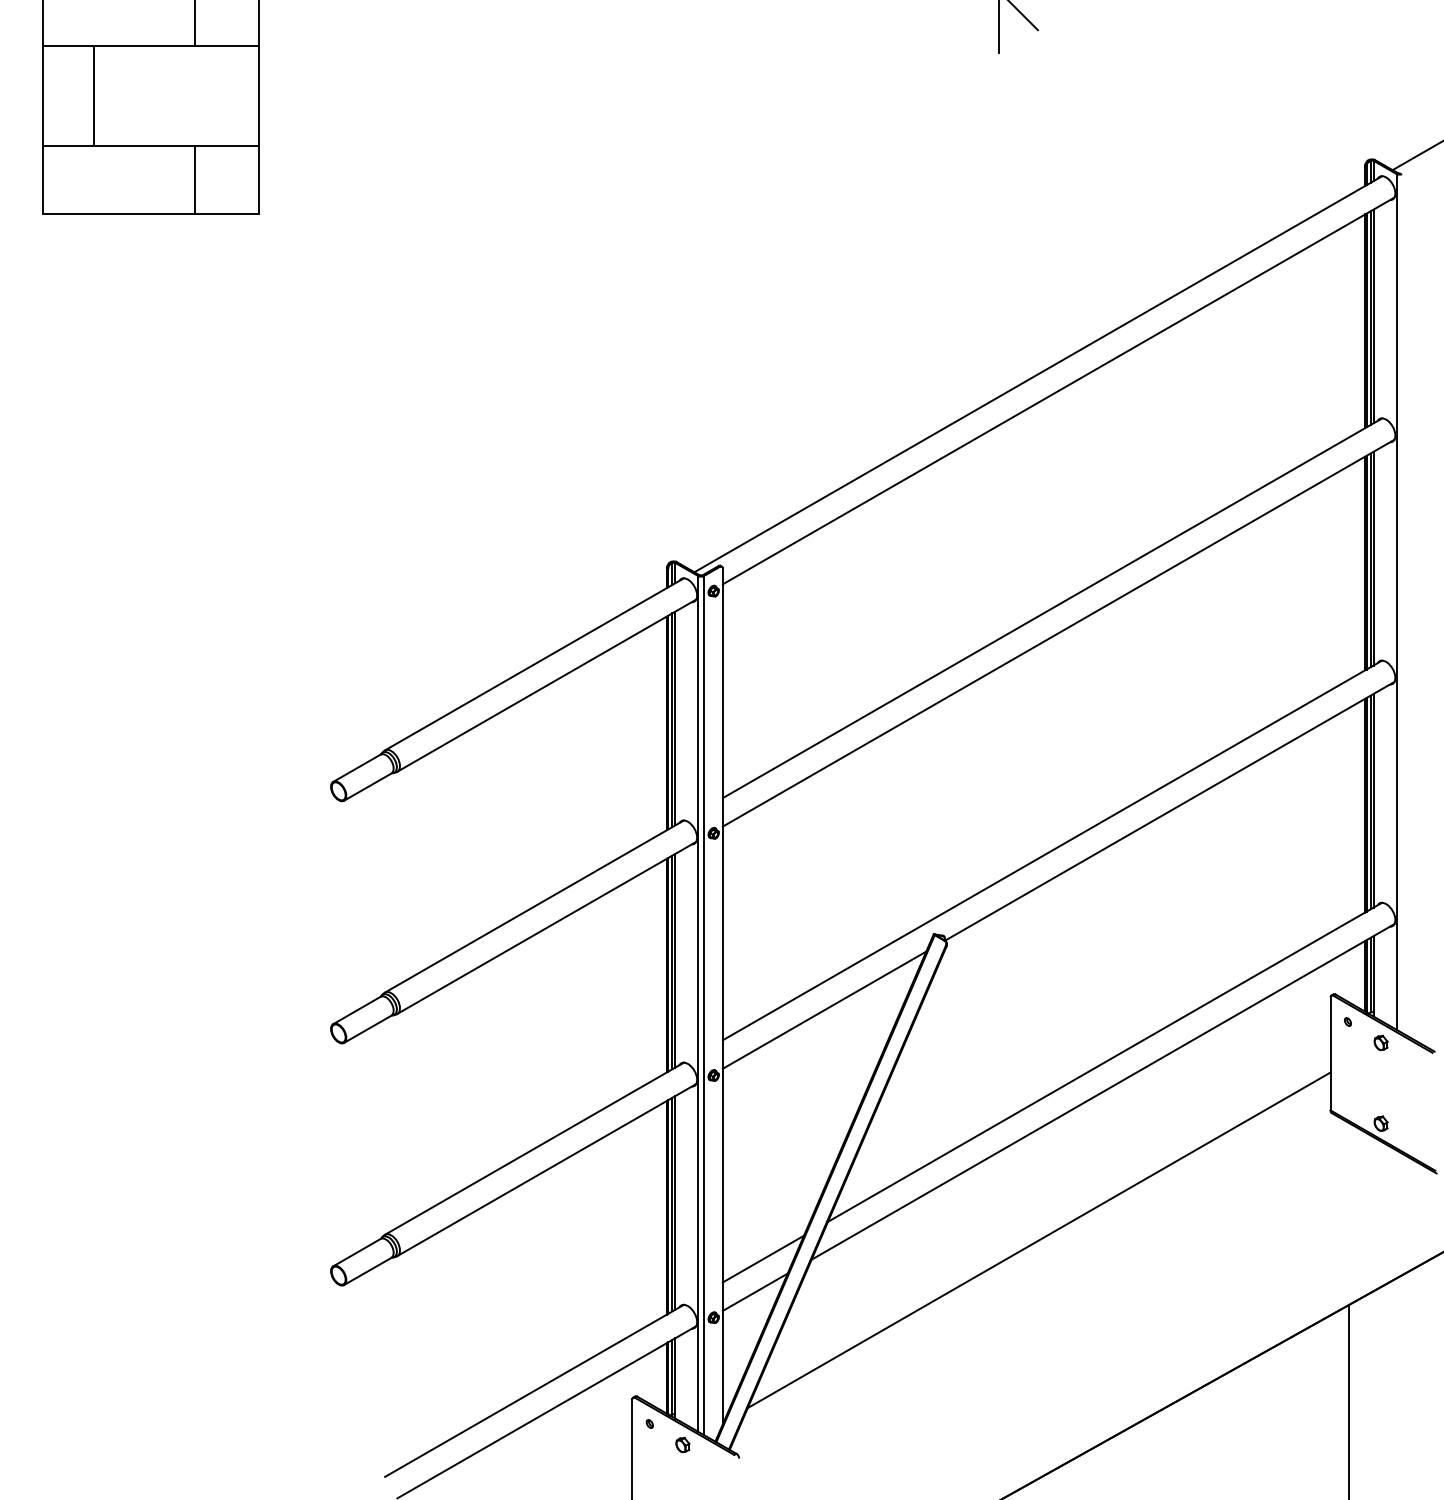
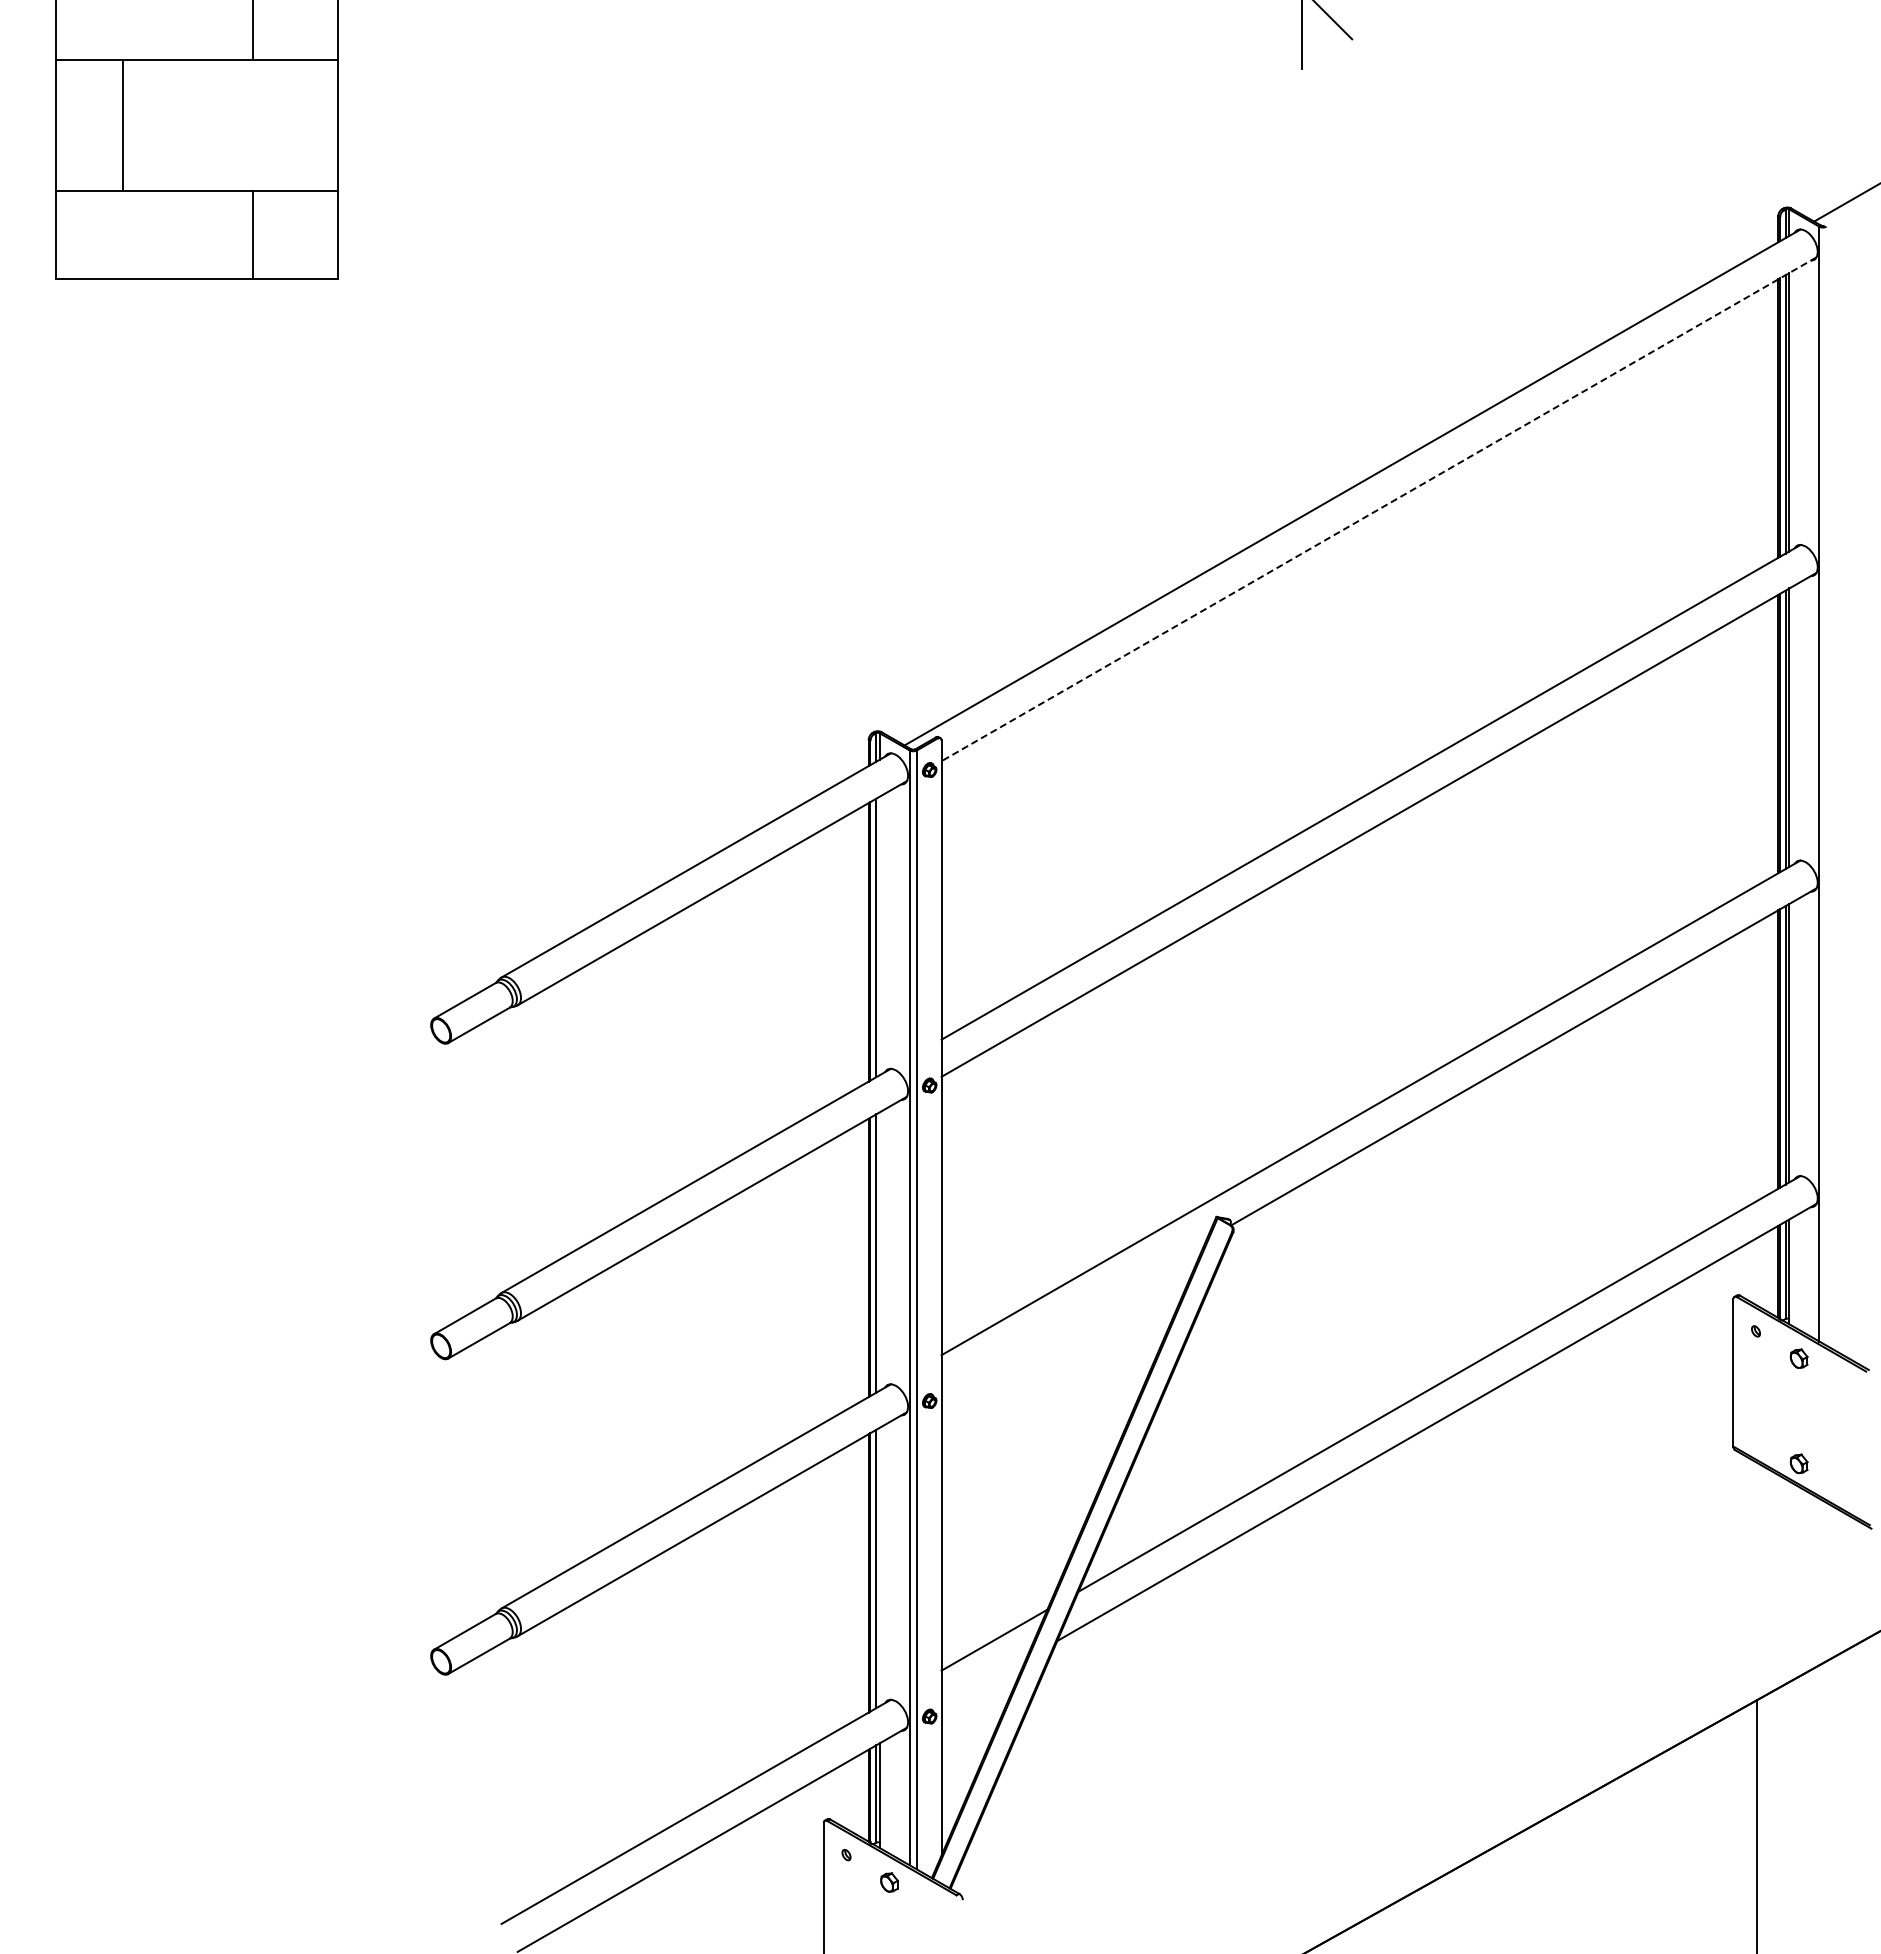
line: (1058, 391) -> (1379, 509), solid -> dashed
line: (675, 718) -> (879, 935), removed
line: (675, 960) -> (879, 1251), removed
line: (824, 1009) -> (1073, 1315), removed
line: (675, 1202) -> (879, 1566), removed
line: (1039, 1240) -> (1353, 1615), removed
line: (755, 1292) -> (983, 1683), removed

